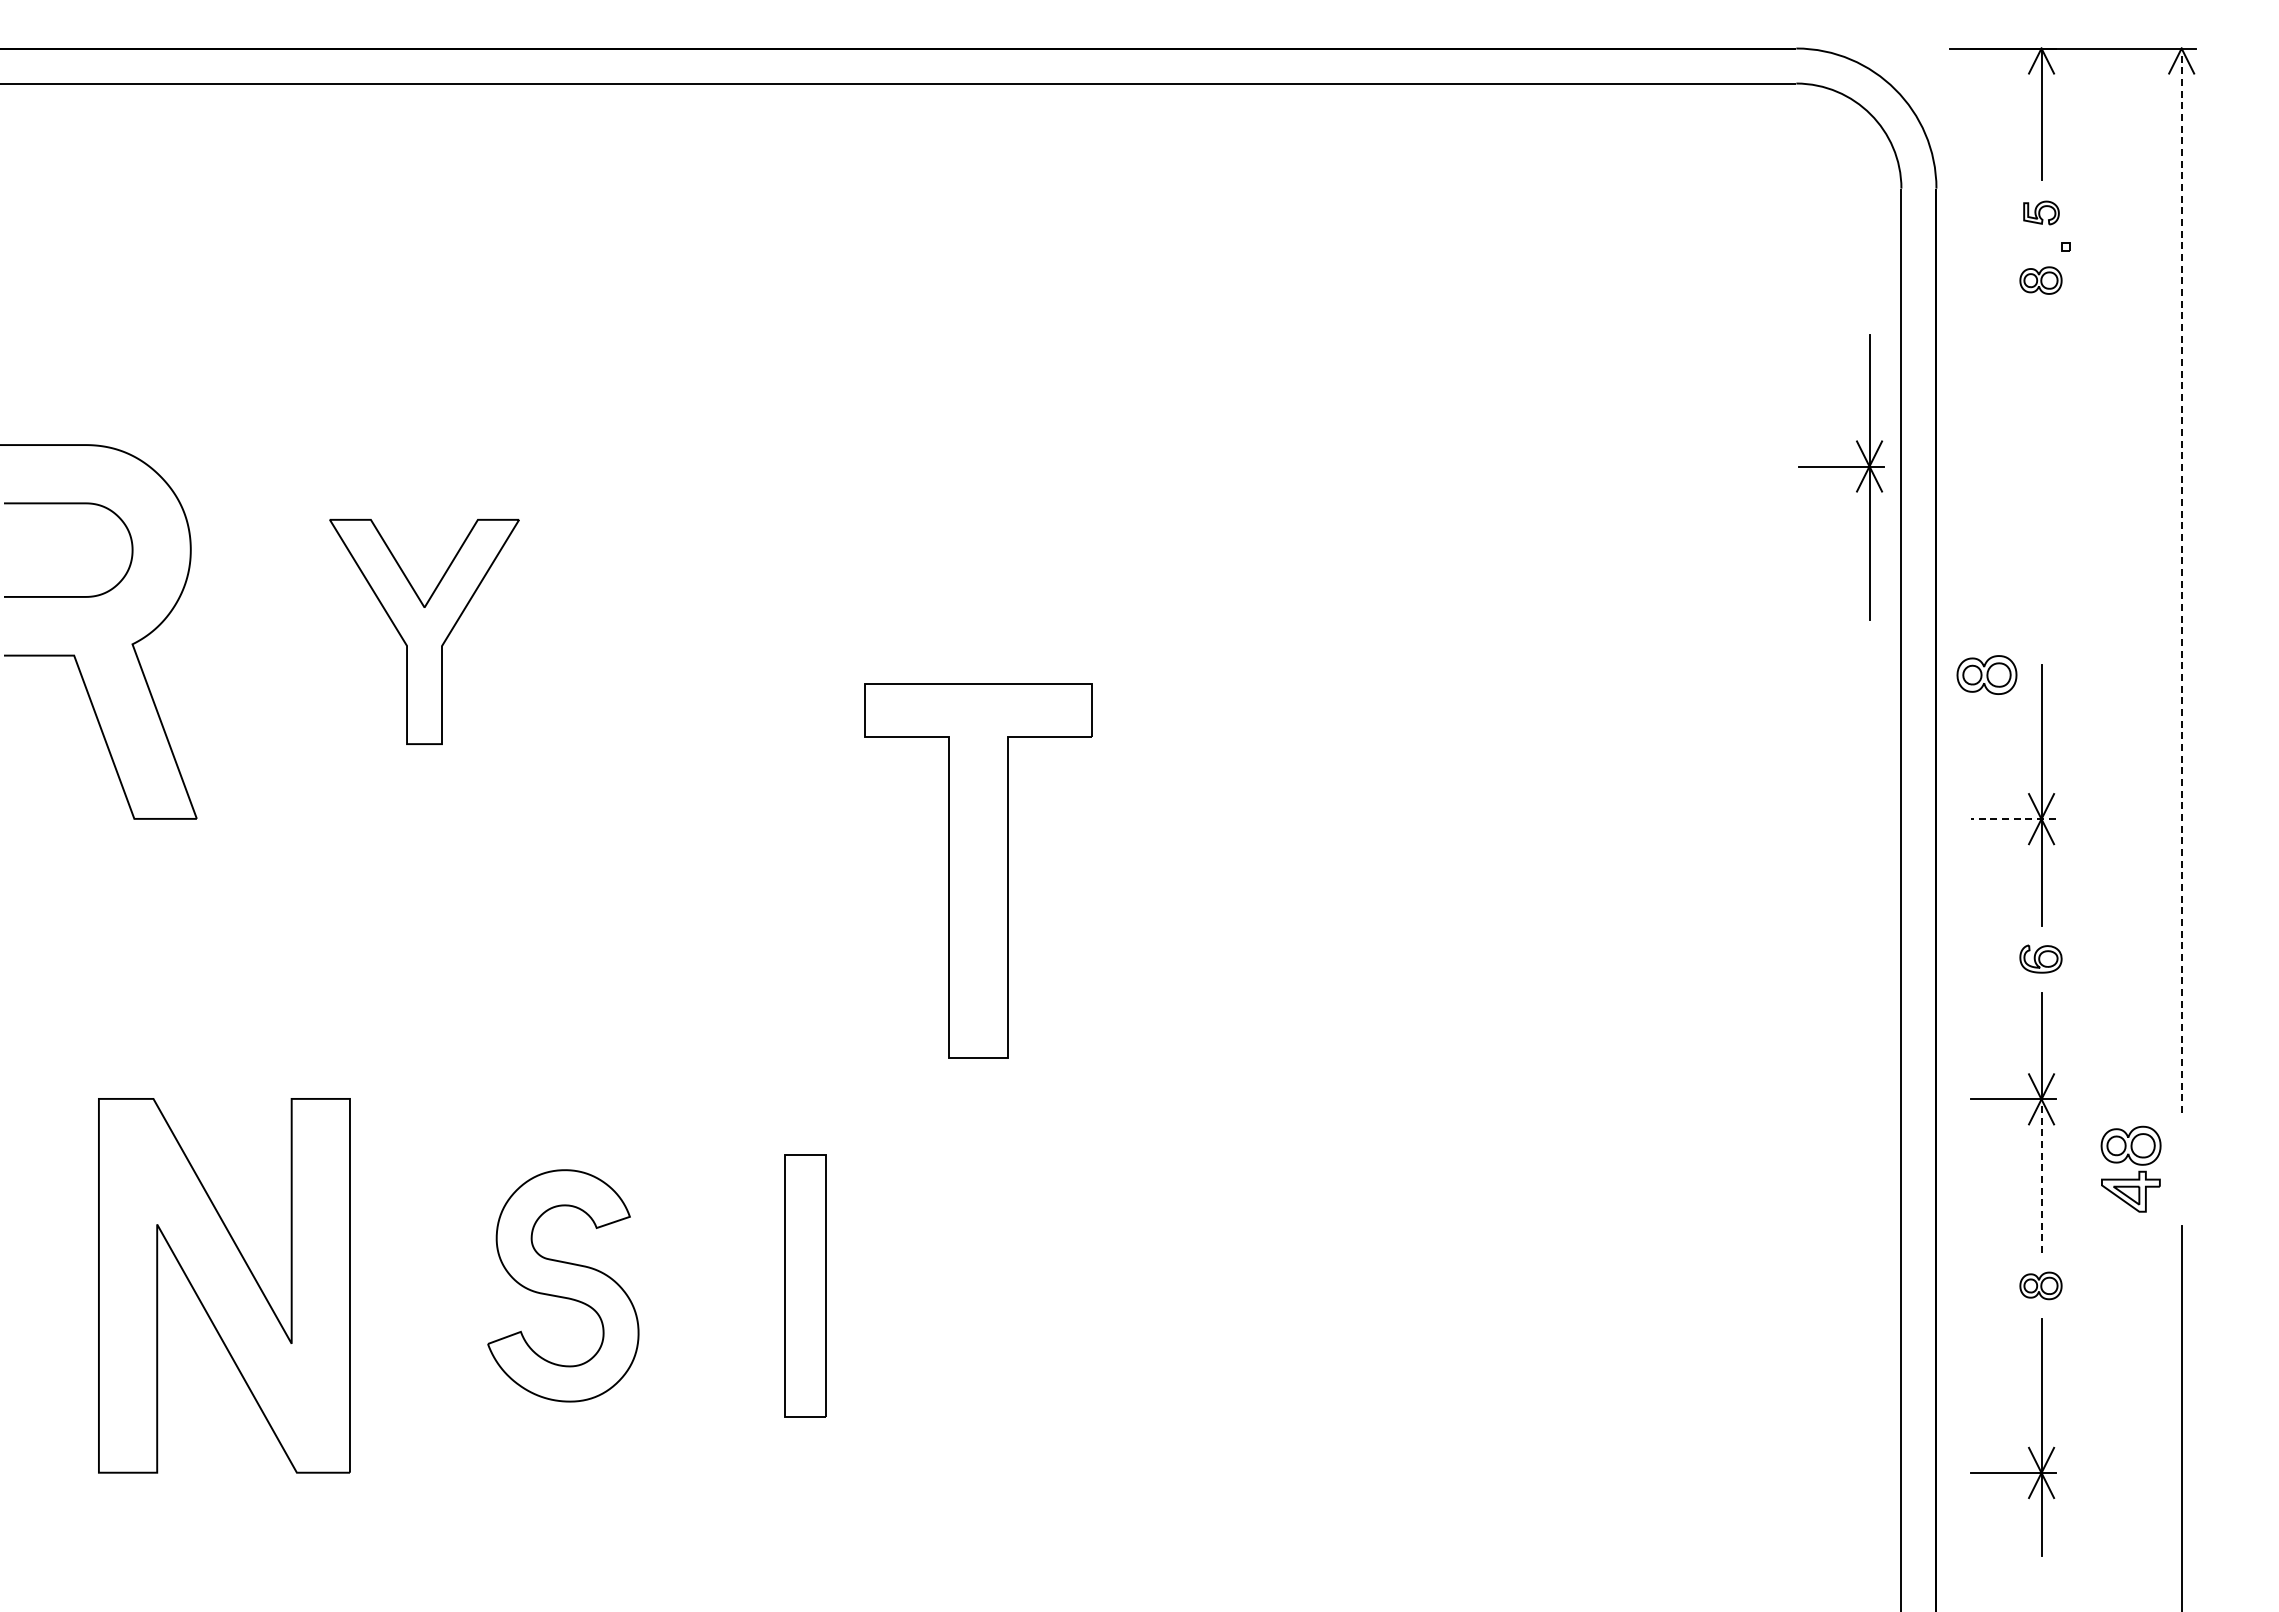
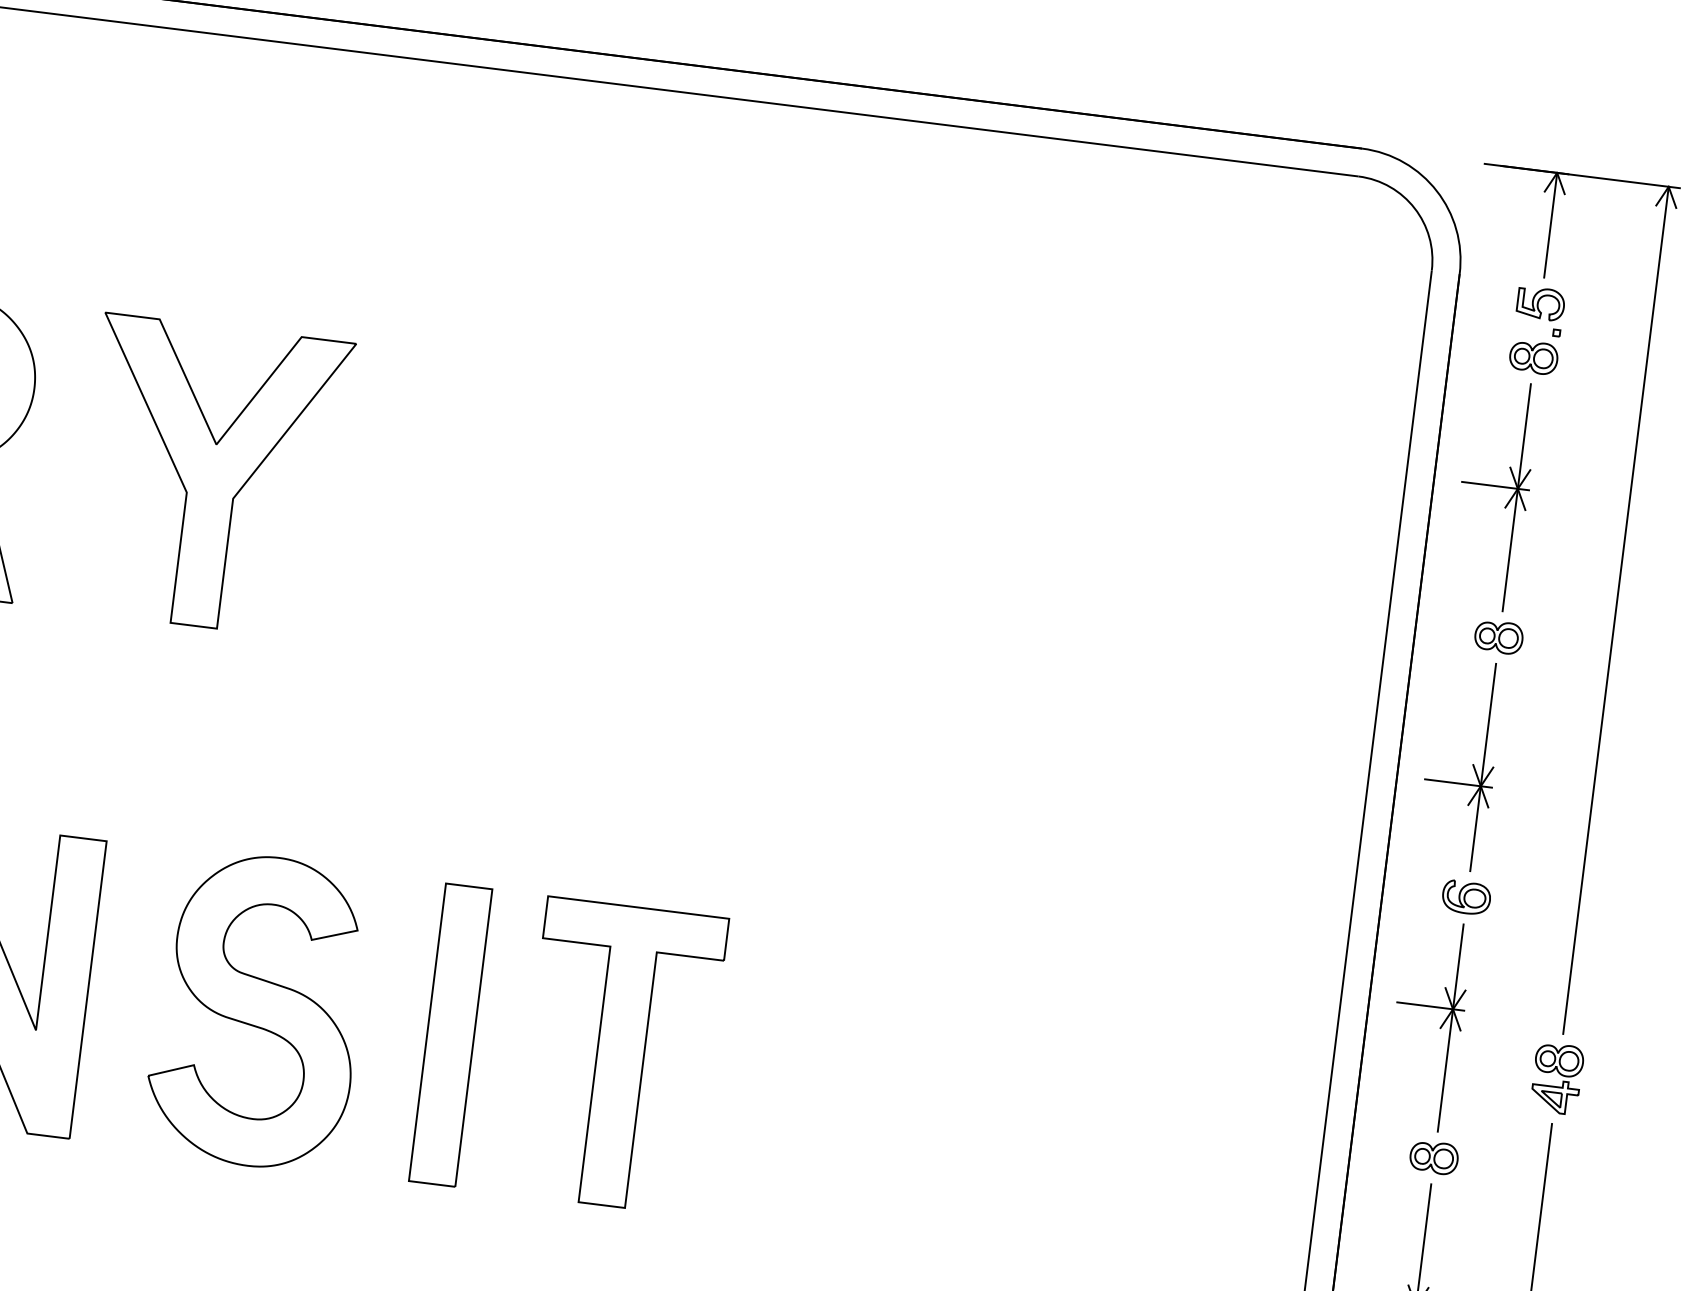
part: (2041, 212) -> (1540, 303), size x1.67
part: (2040, 280) -> (1533, 357), size x1.43
part: (1841, 467) -> (1495, 486), moved
line: (2181, 580) -> (1615, 610), dashed -> solid
part: (424, 631) -> (212, 476), size x1.67
part: (1986, 674) -> (1498, 636), moved
line: (2013, 819) -> (1458, 783), dashed -> solid
part: (978, 870) -> (620, 1056), moved
part: (2040, 958) -> (1466, 897), size x1.43
part: (2130, 1168) -> (1556, 1078), moved
line: (2041, 1176) -> (1445, 1070), dashed -> solid
part: (563, 1285) -> (258, 1010), size x1.67
part: (805, 1285) -> (450, 1034), size x1.43
part: (2040, 1285) -> (1433, 1157), size x1.43

